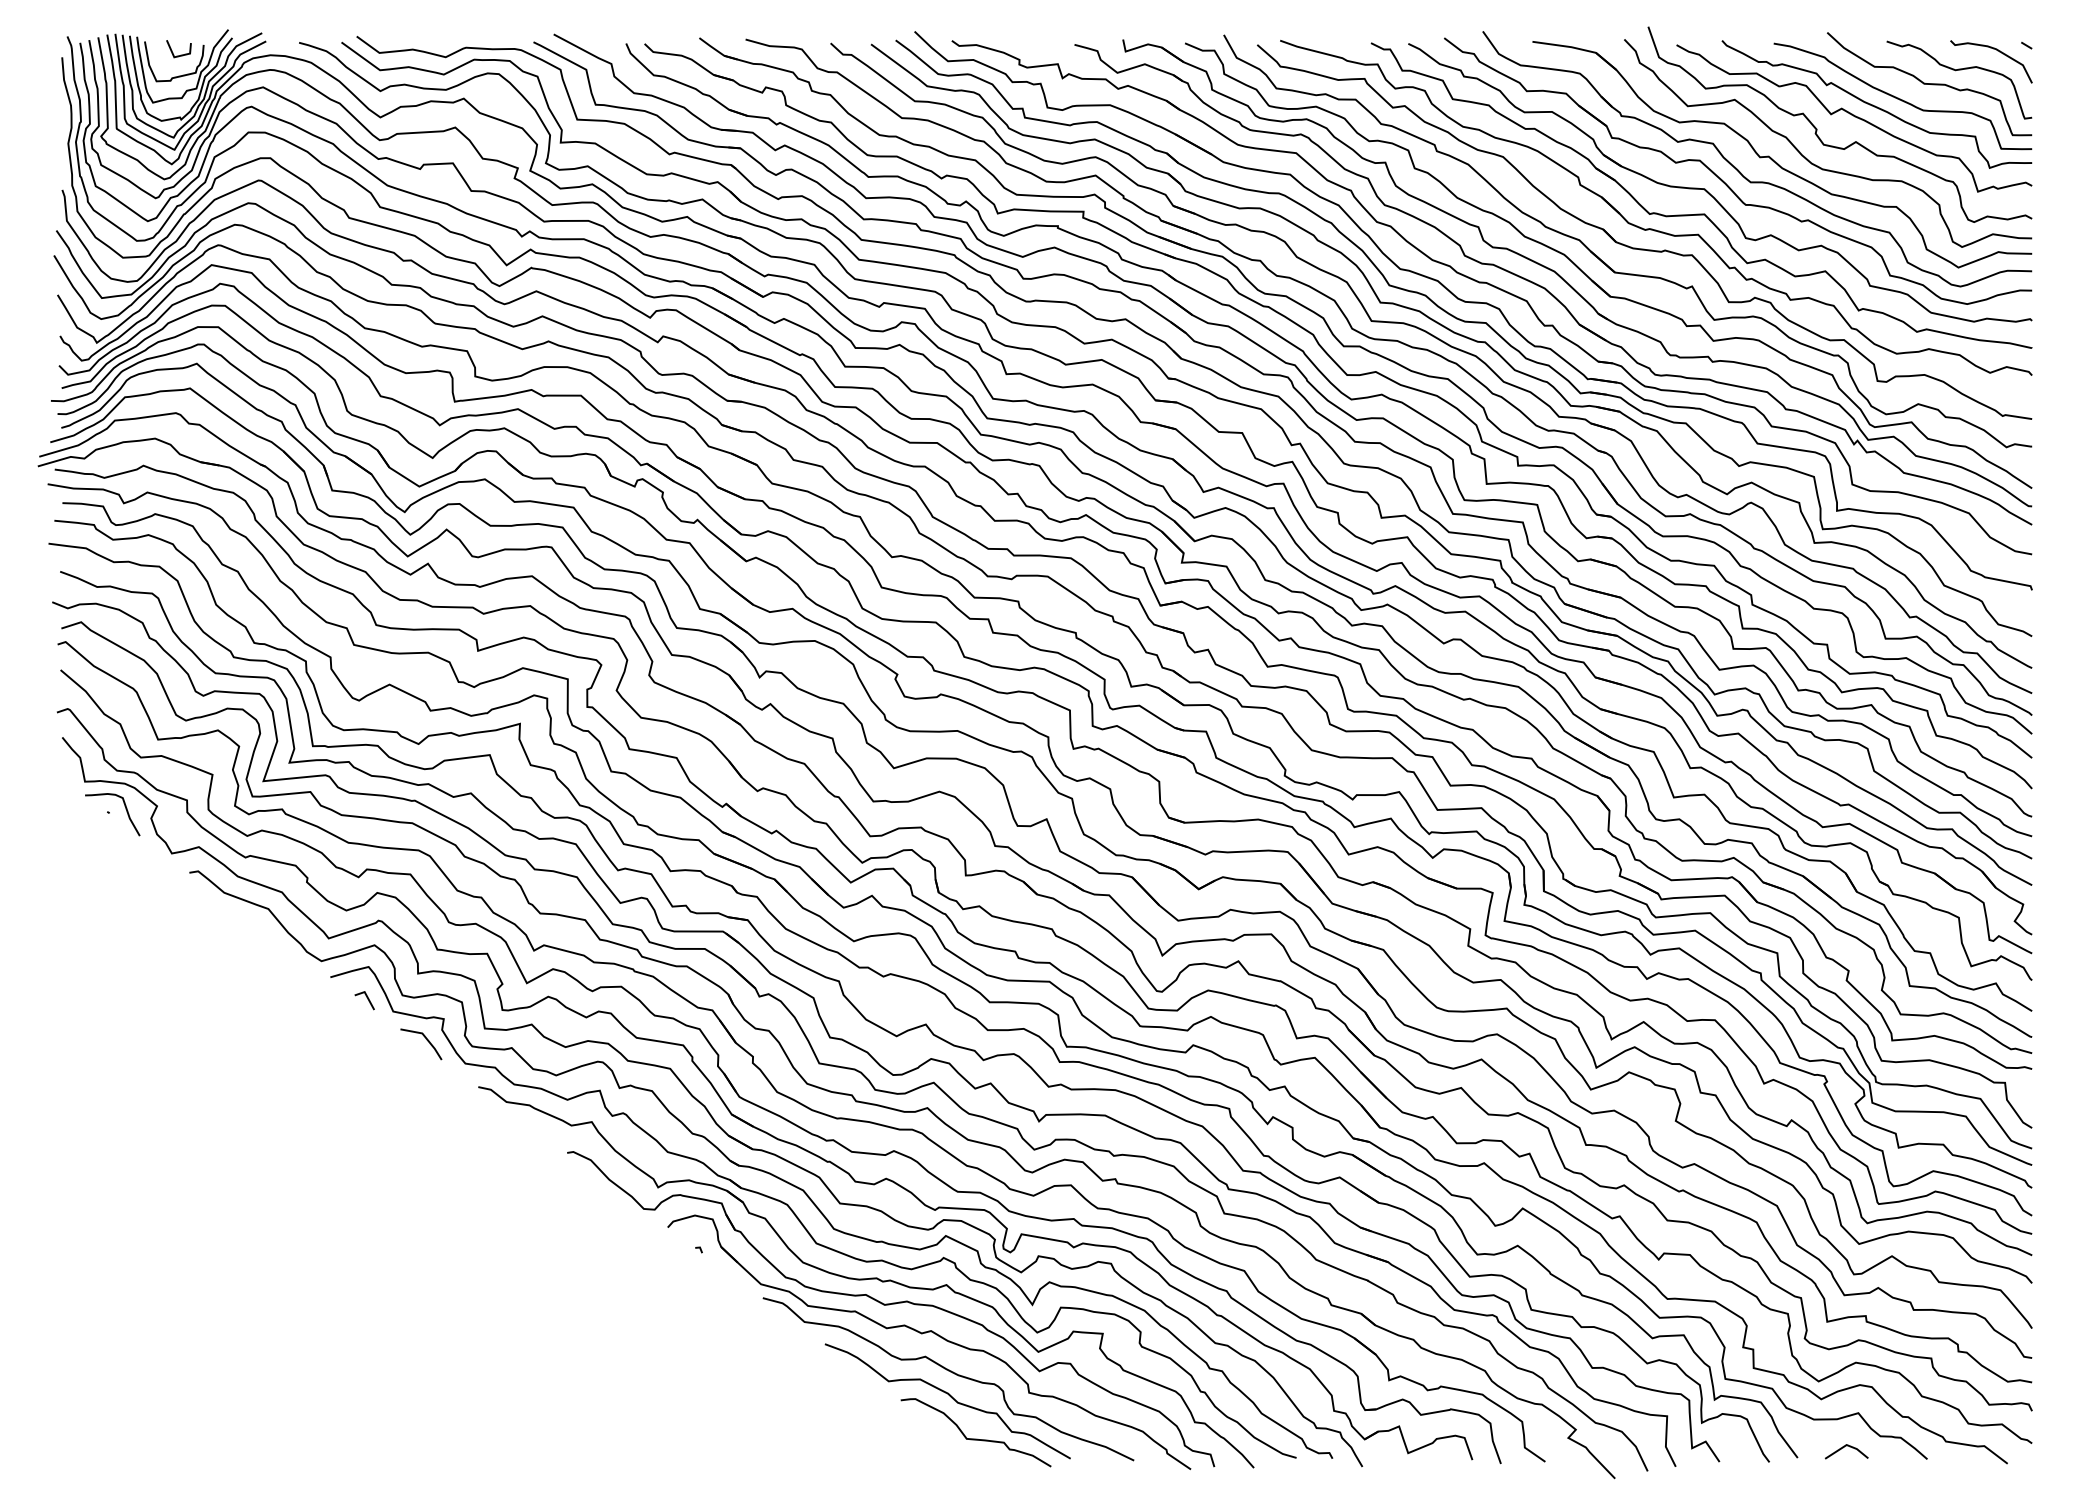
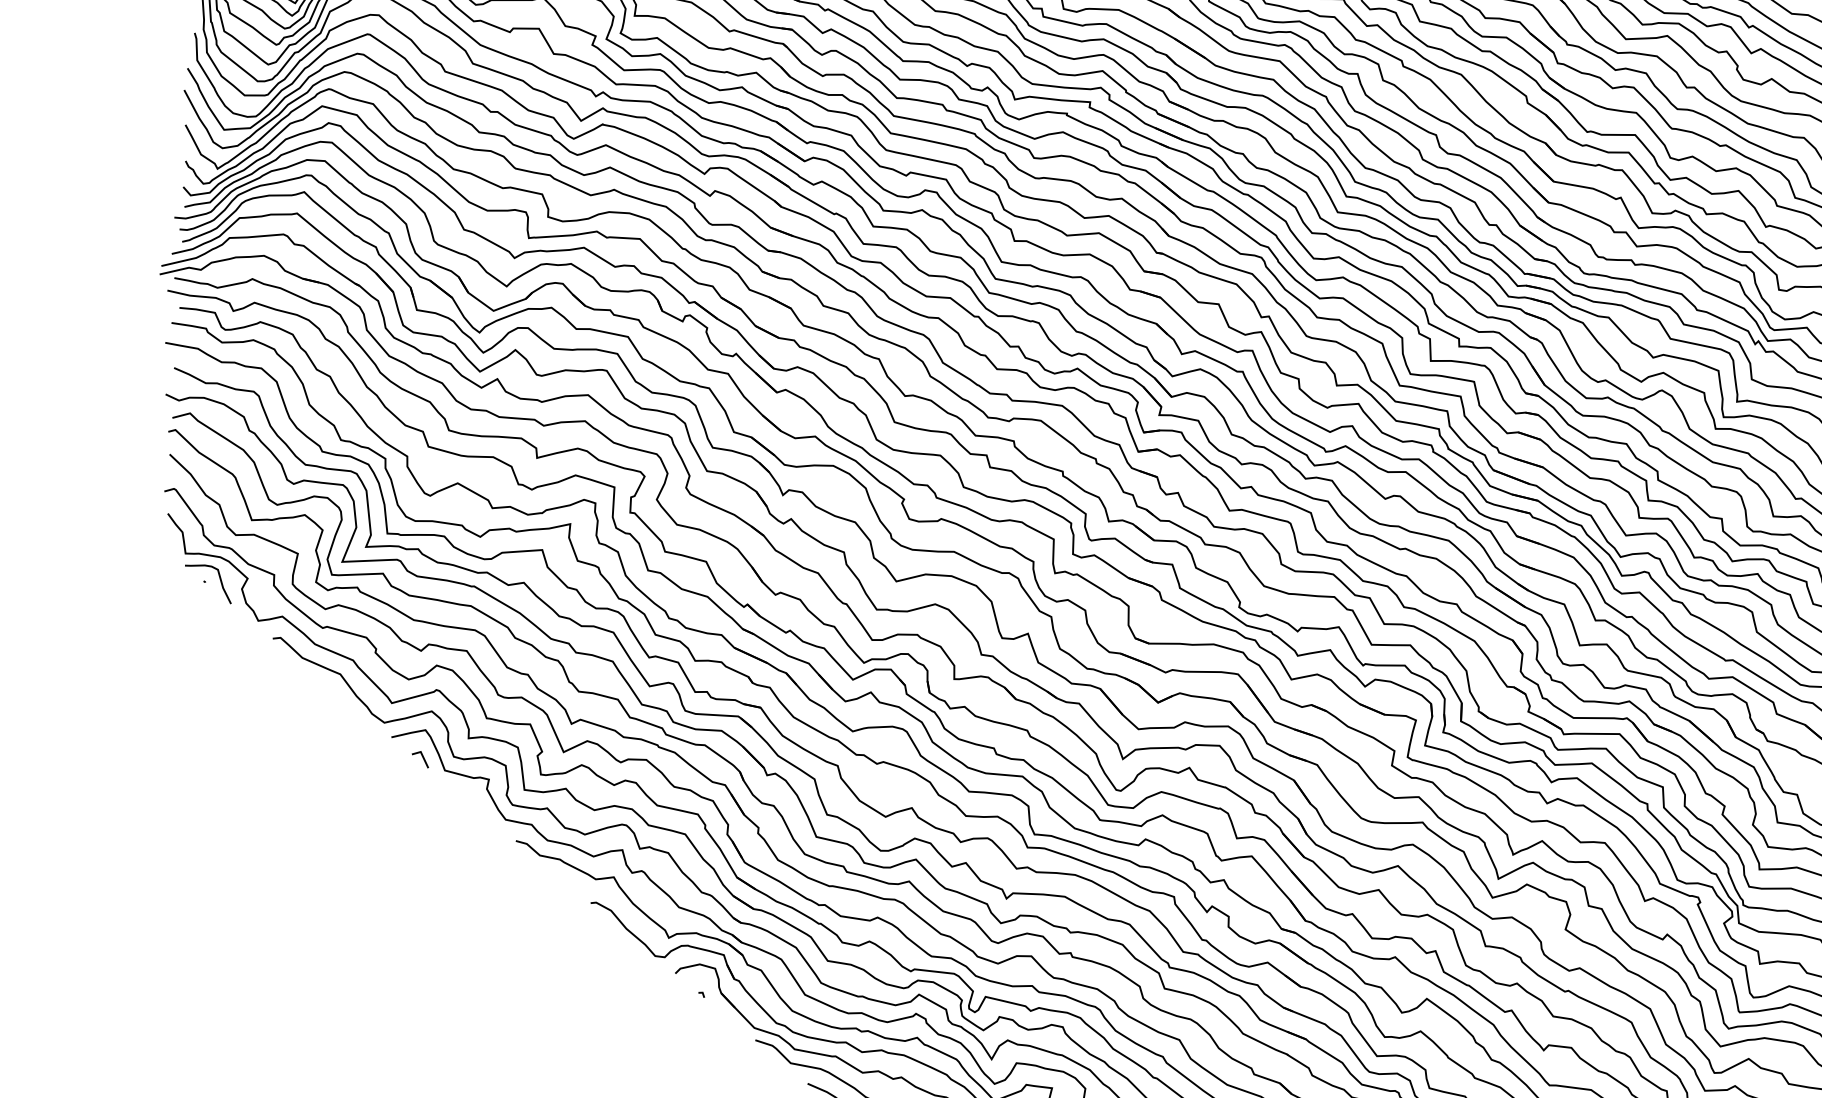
line: (426, 1040) -> (472, 797), removed

